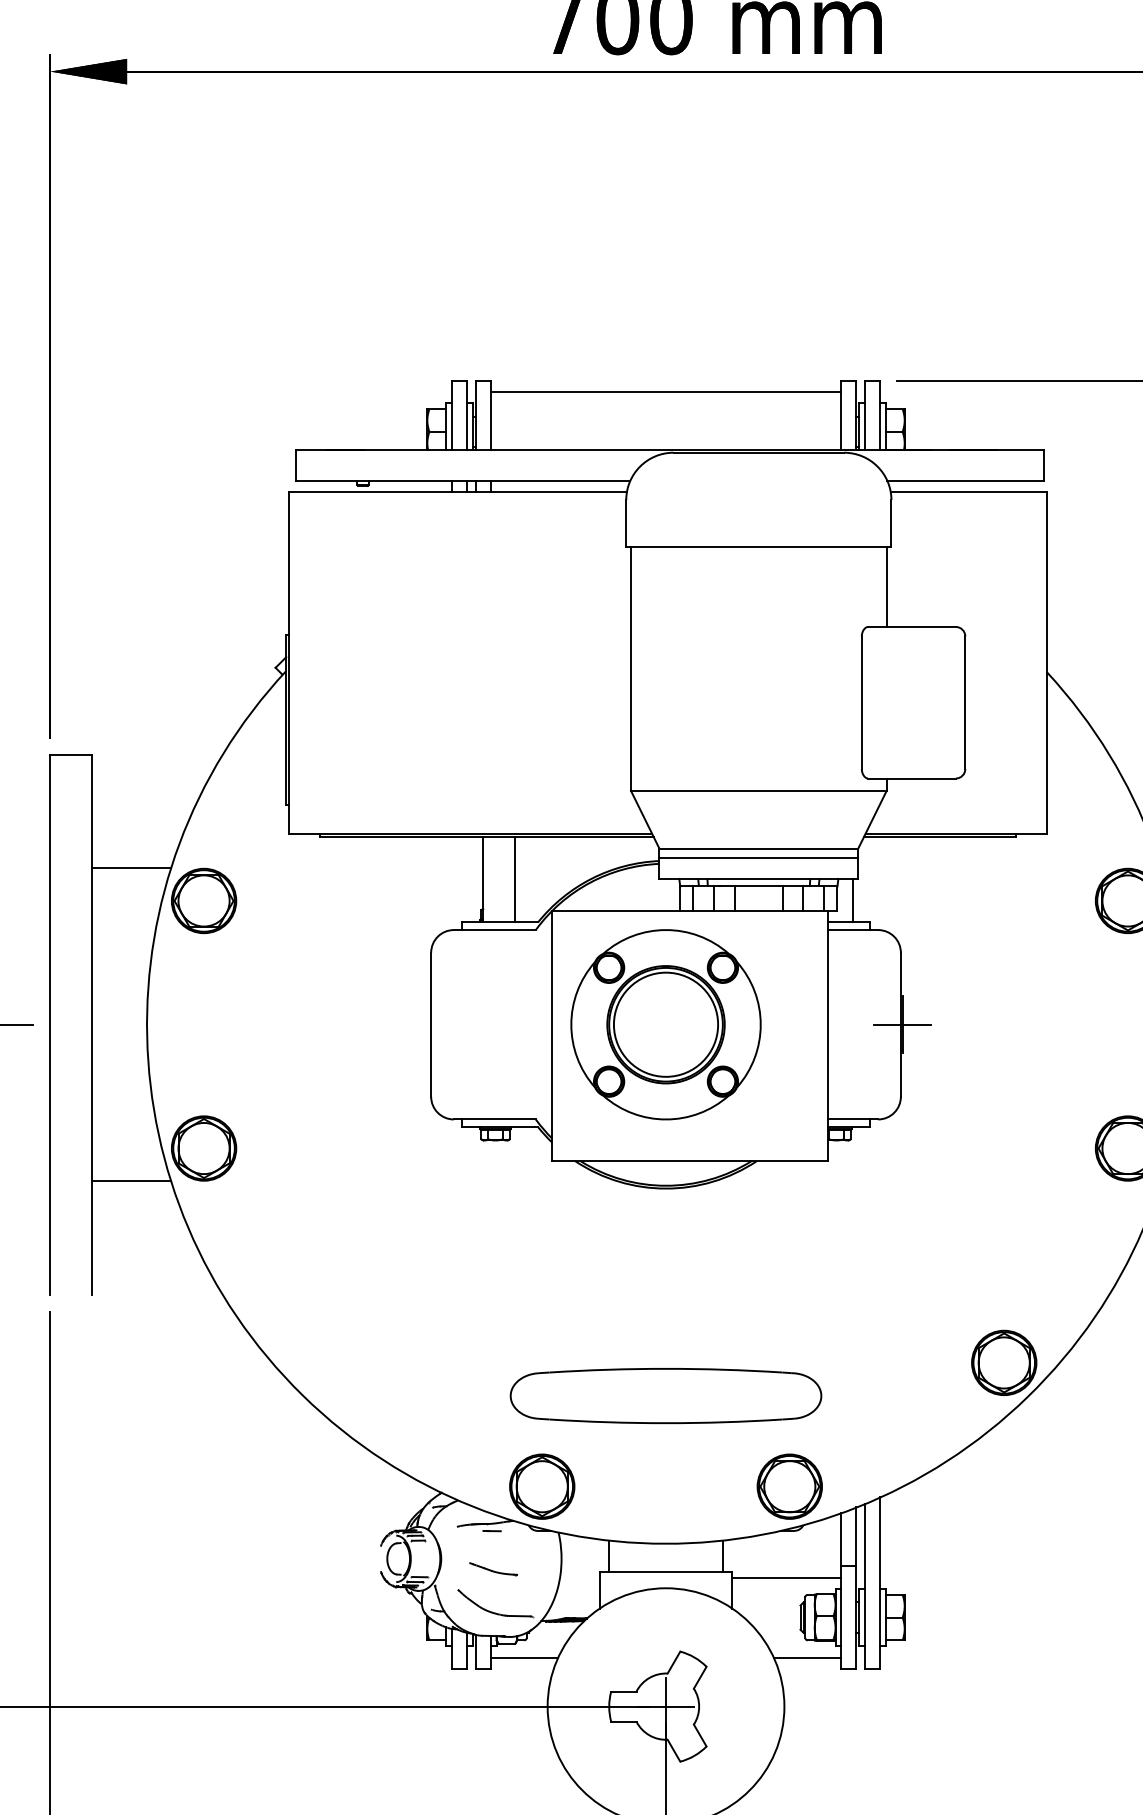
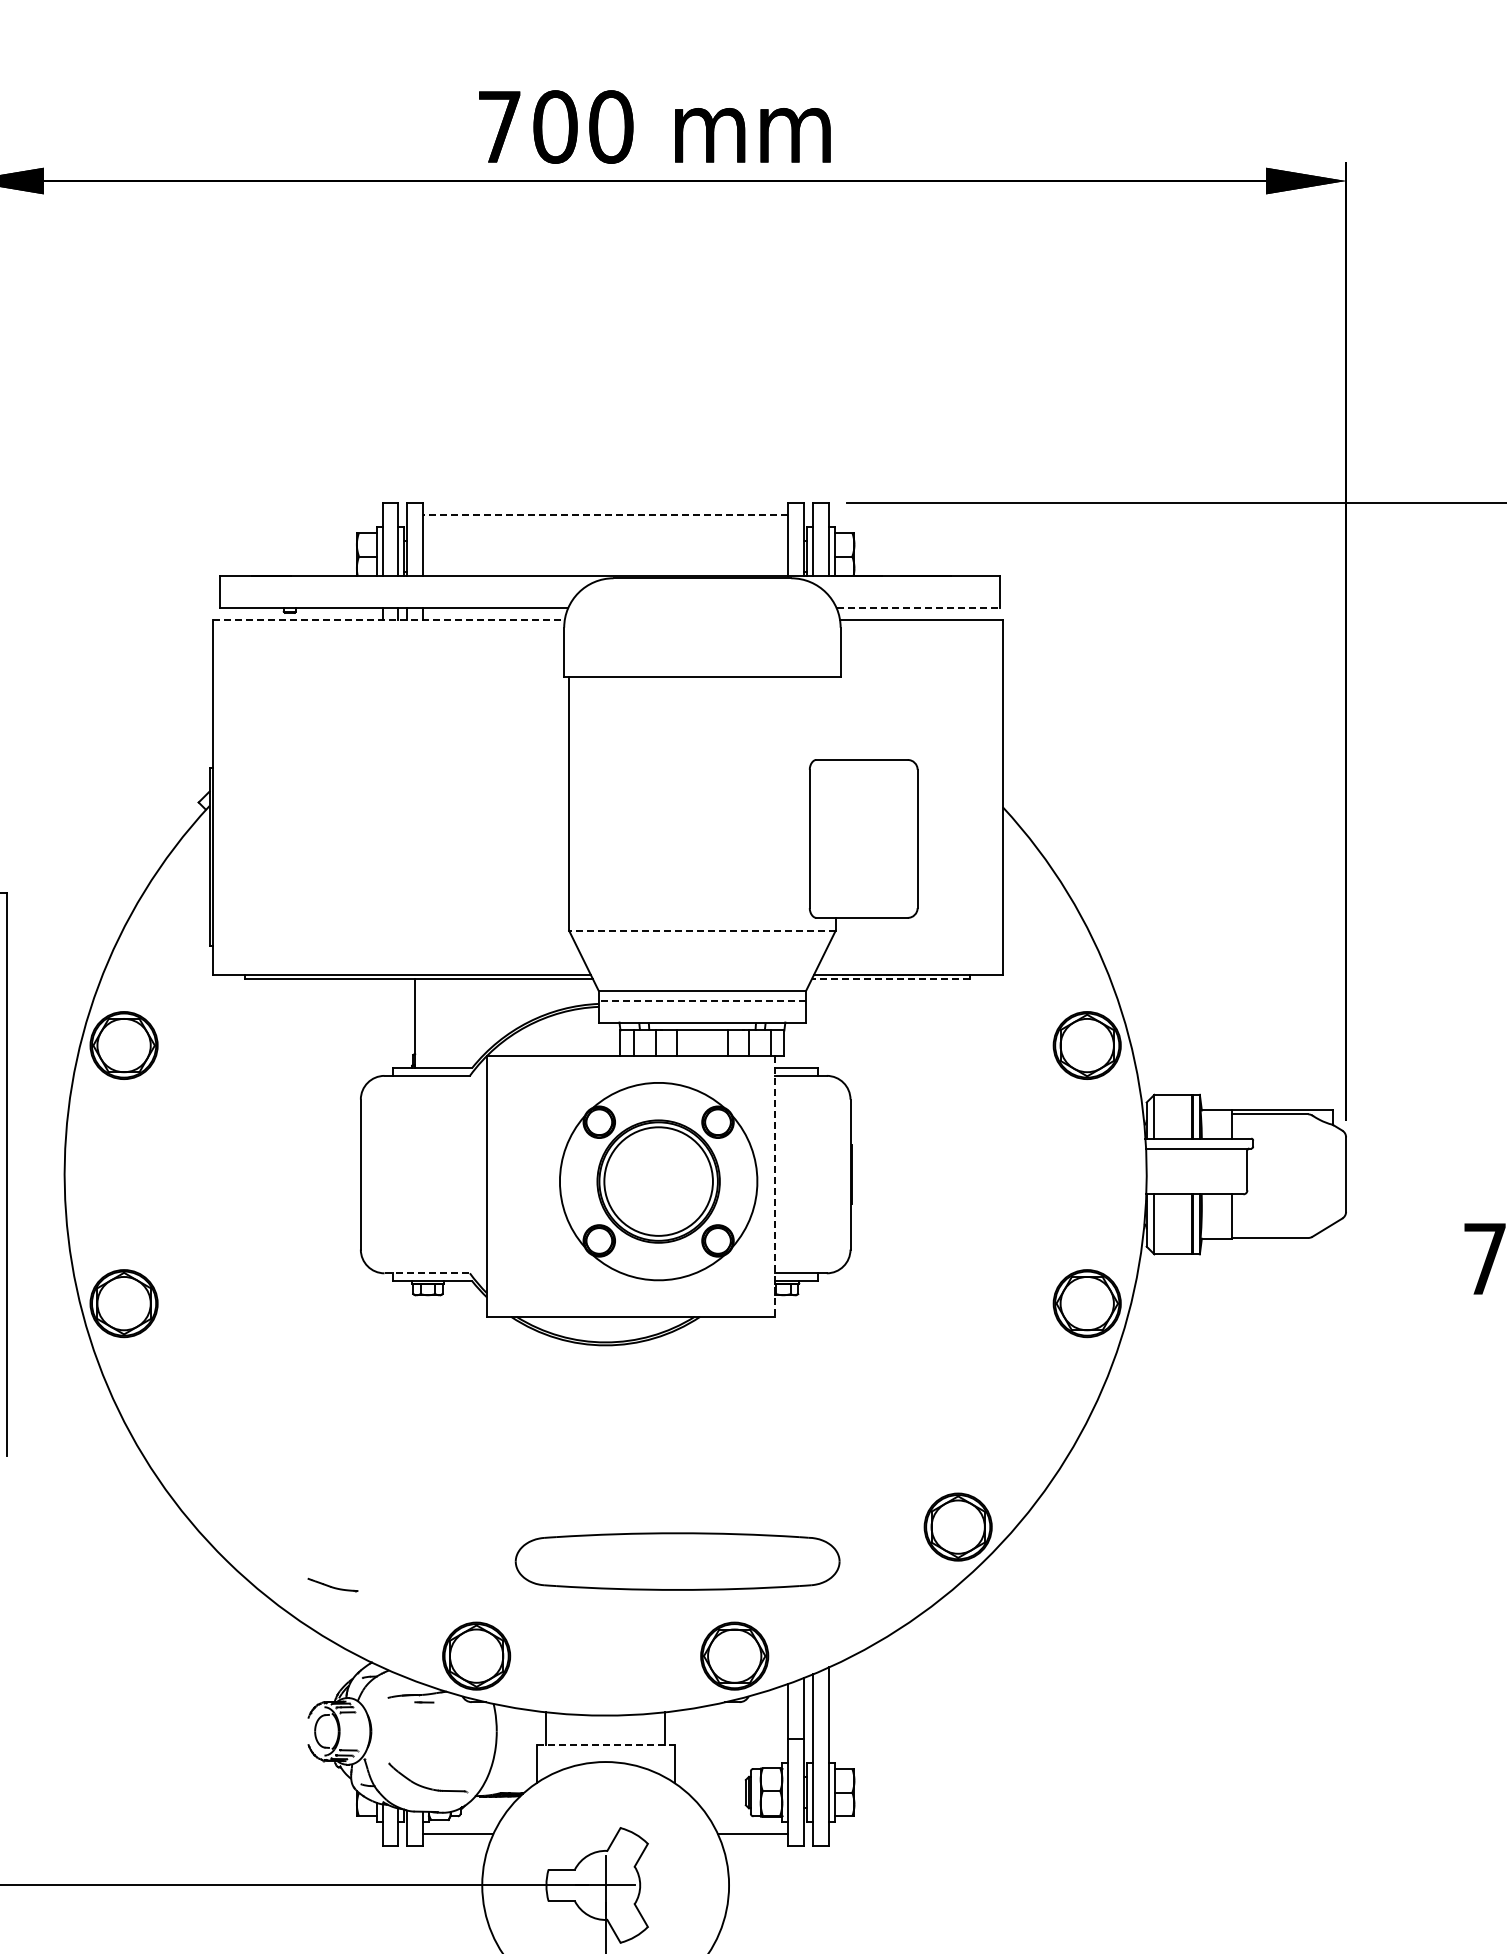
line: (665, 391) -> (605, 514), solid -> dashed
line: (966, 480) -> (918, 607), solid -> dashed
line: (458, 492) -> (389, 619), solid -> dashed
line: (886, 587) -> (835, 718), removed
line: (757, 790) -> (701, 930), solid -> dashed
line: (939, 837) -> (890, 979), solid -> dashed
line: (758, 857) -> (702, 1000), solid -> dashed
line: (131, 868) -> (48, 1011), removed
line: (515, 879) -> (448, 1023), removed
line: (852, 899) -> (800, 1044), removed
part: (665, 1024) -> (658, 1181), moved
line: (902, 1024) -> (852, 1174), removed
line: (827, 1036) -> (774, 1186), solid -> dashed
line: (495, 1119) -> (427, 1273), solid -> dashed
line: (131, 1181) -> (48, 1337), removed
part: (665, 1395) -> (677, 1561), moved
part: (493, 1568) -> (332, 1584), moved
line: (666, 1572) -> (606, 1745), solid -> dashed
line: (786, 1577) -> (731, 1750), removed

